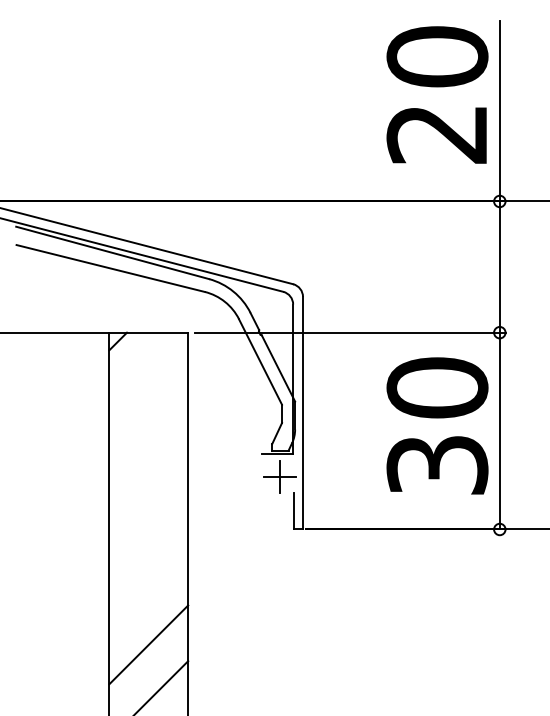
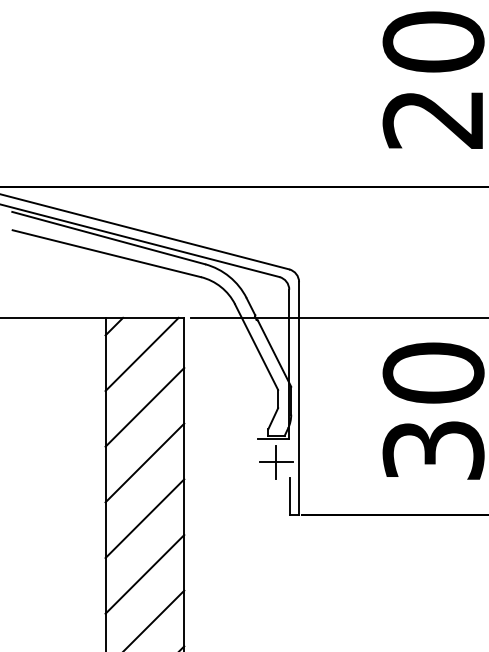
line: (145, 368) -> (141, 353), added
line: (148, 421) -> (144, 406), added
line: (148, 477) -> (144, 462), added
line: (148, 533) -> (144, 518), added
line: (148, 588) -> (144, 573), added

